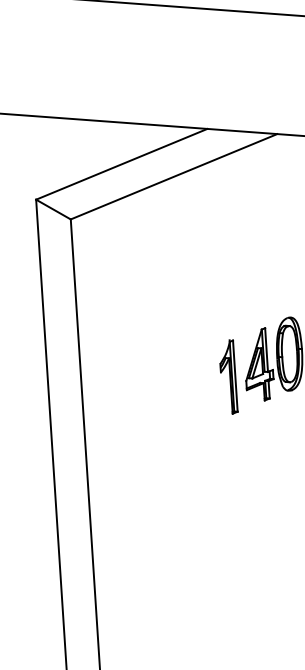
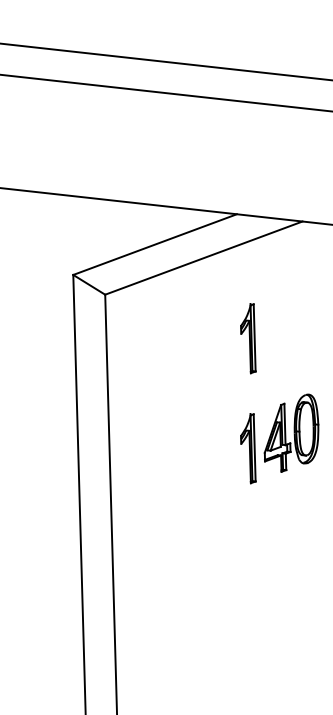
part: (224, 260) -> (248, 338), added

